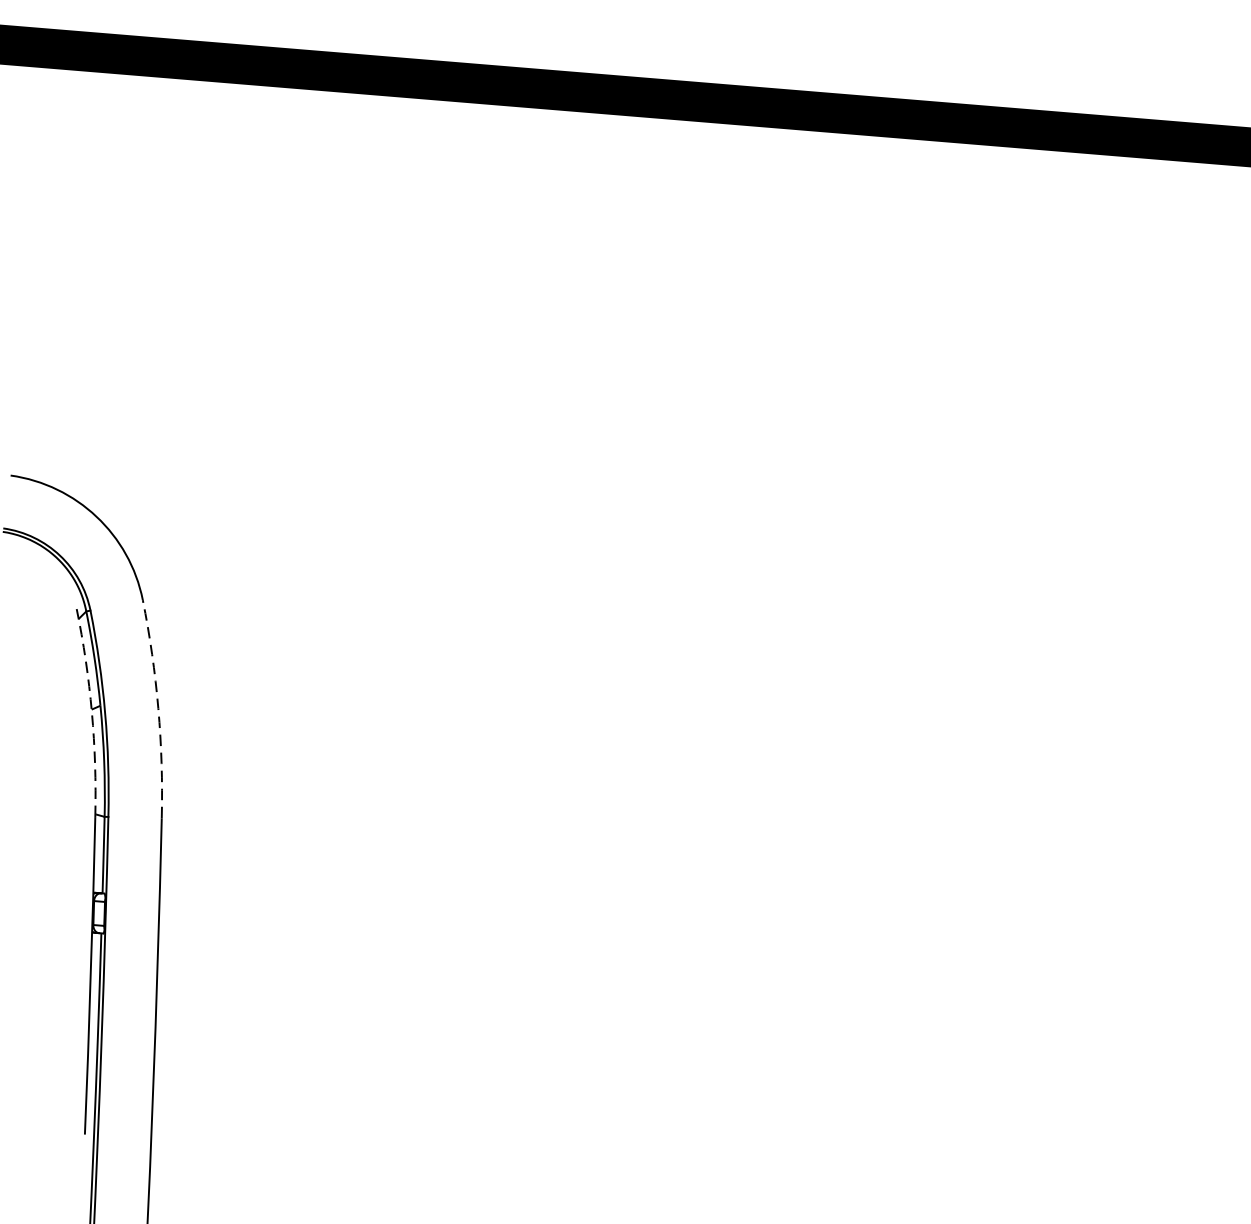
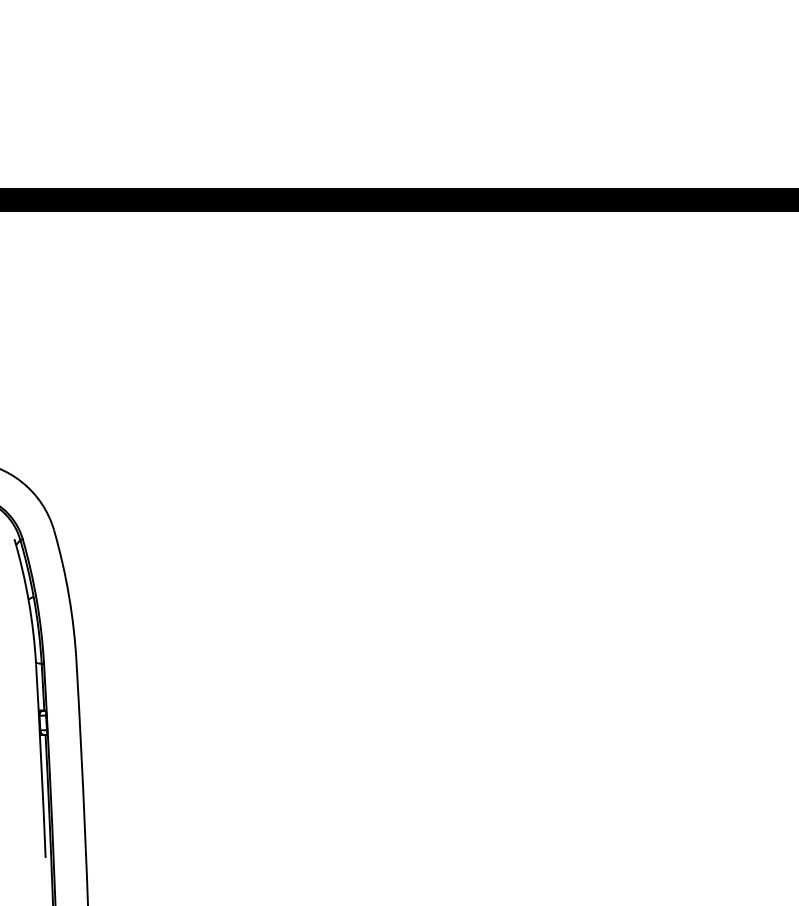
arc: (157, 708) -> (68, 595), dashed -> solid
arc: (91, 712) -> (28, 601), dashed -> solid

